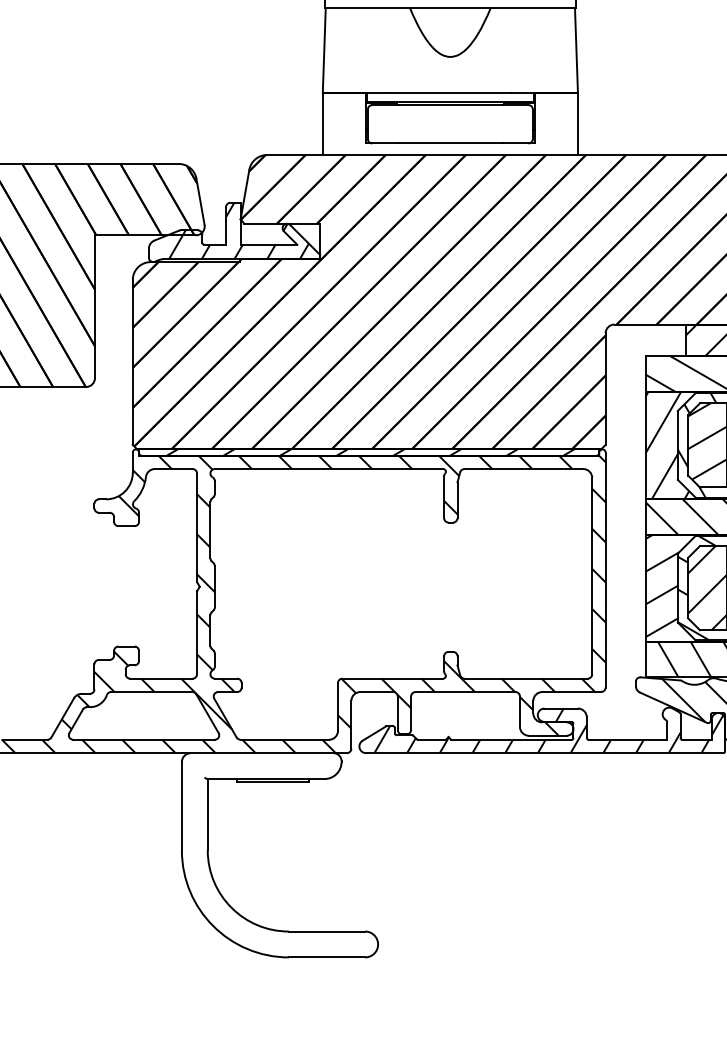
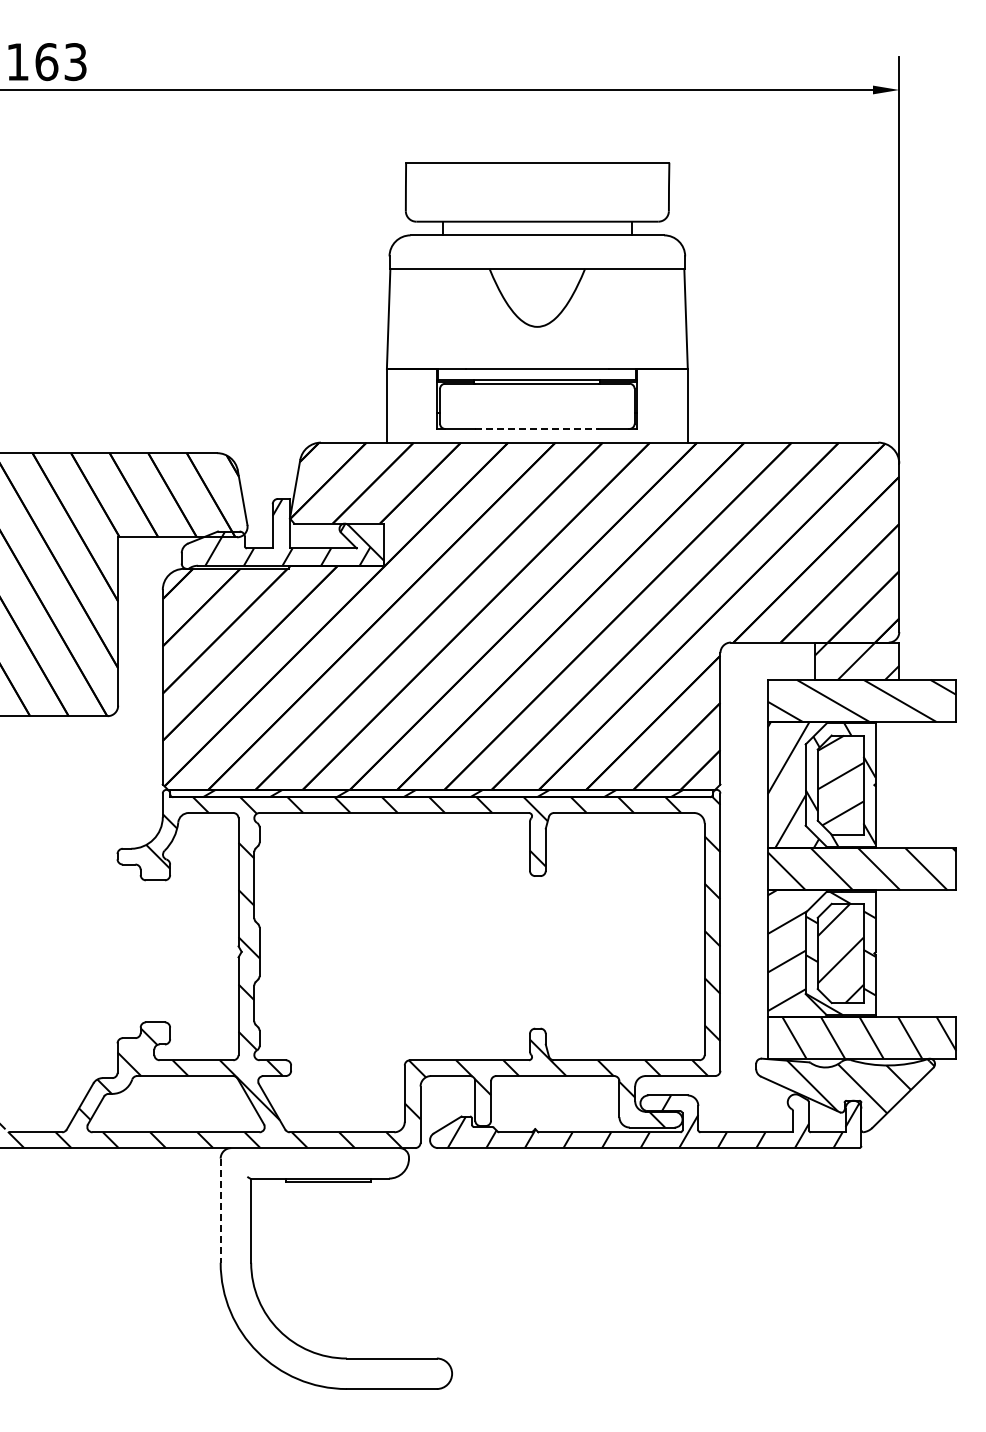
line: (450, 143) -> (537, 428), solid -> dashed
line: (181, 806) -> (220, 1211), solid -> dashed

